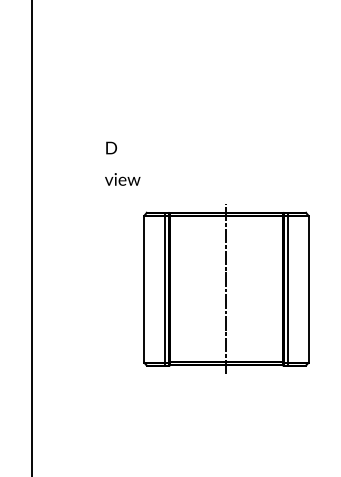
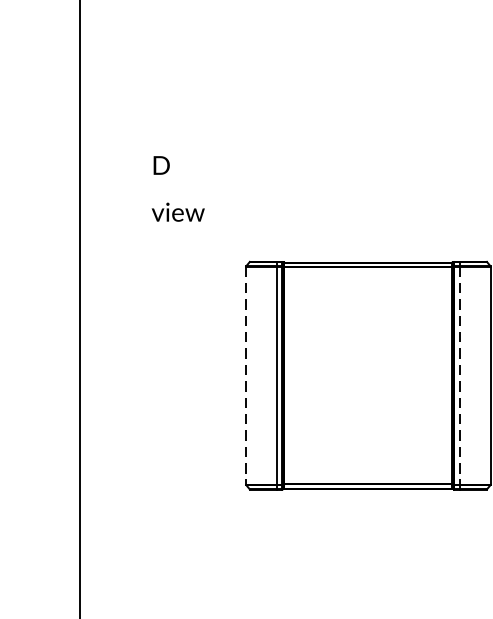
text: (122, 163) -> (177, 188), moved
line: (144, 289) -> (246, 376), solid -> dashed
line: (226, 289) -> (368, 376), removed
line: (288, 289) -> (460, 376), solid -> dashed

